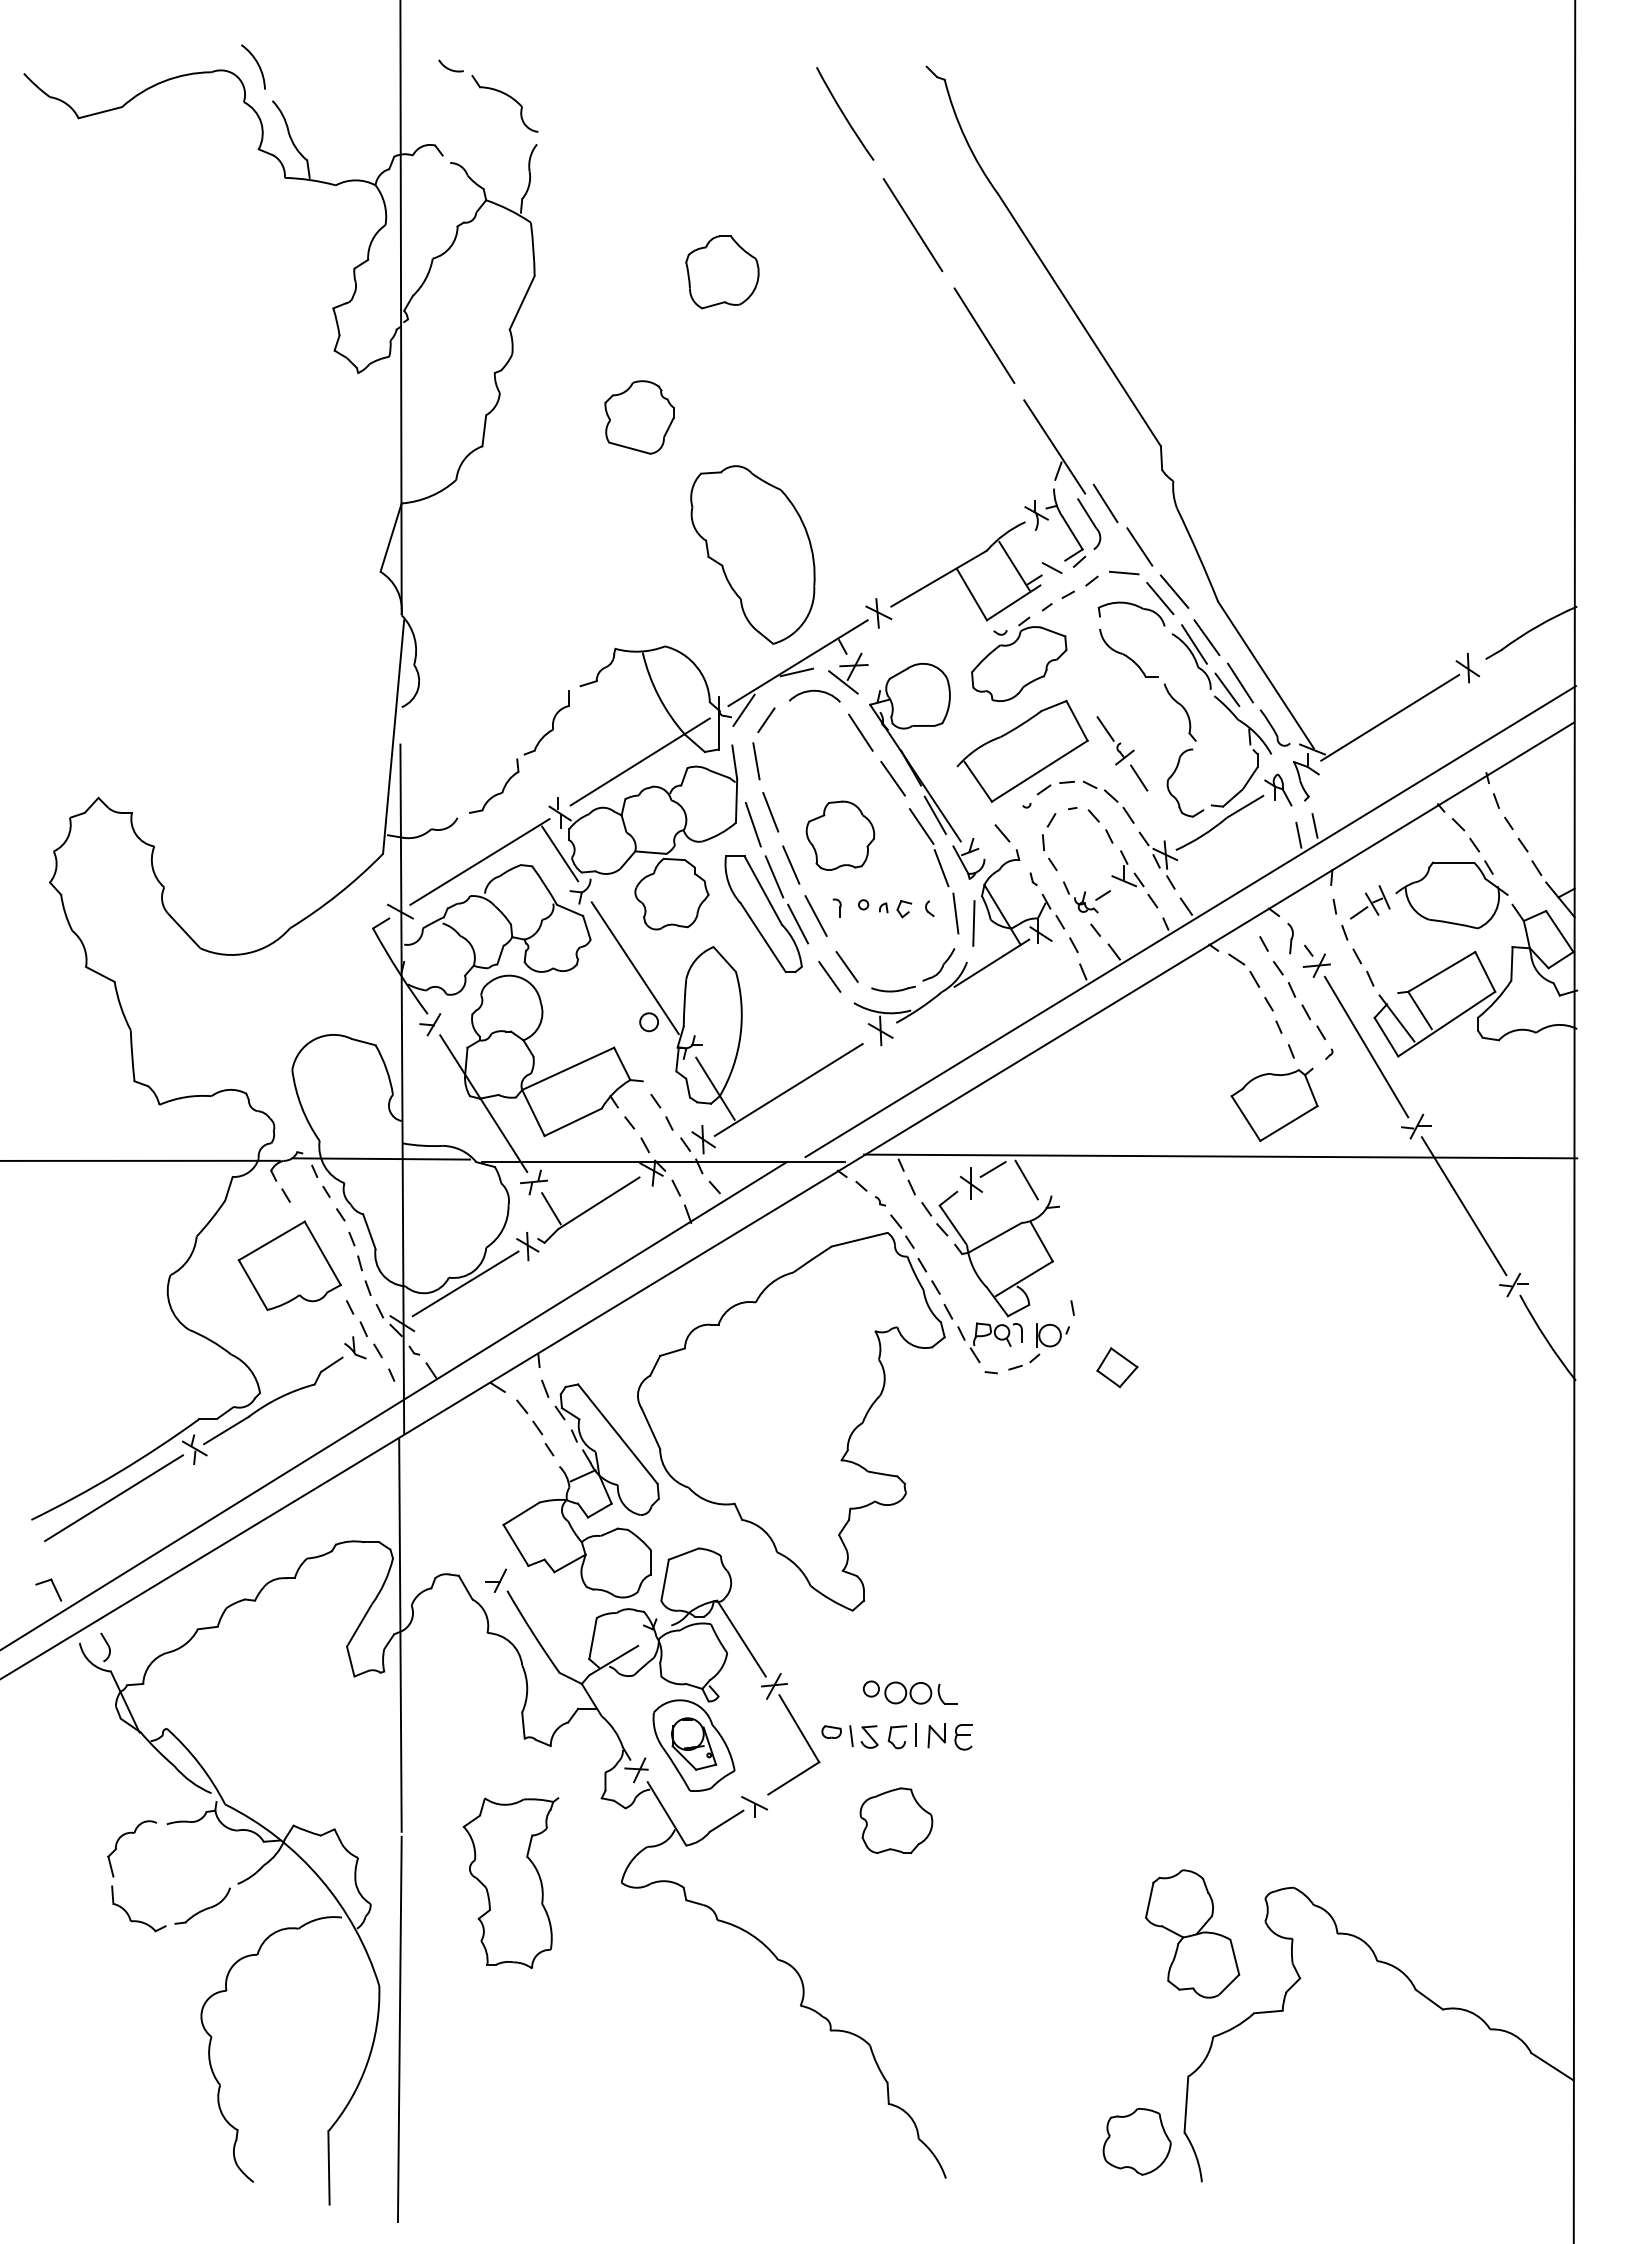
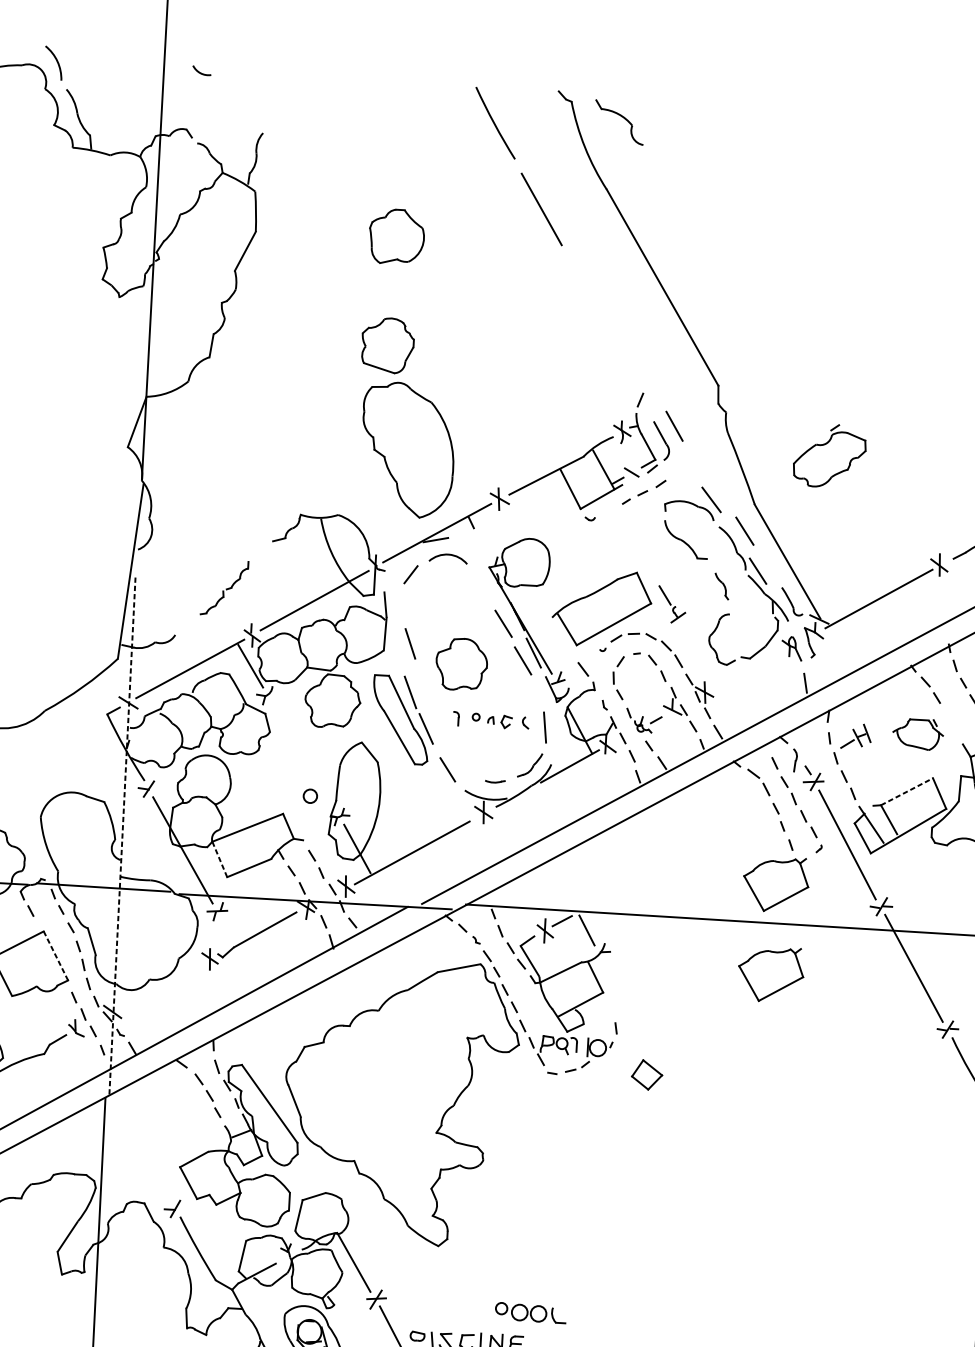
part: (507, 96) -> (621, 117), moved
line: (984, 335) -> (590, 295), removed
part: (639, 417) -> (387, 345), moved
line: (1054, 446) -> (638, 381), removed
line: (1139, 546) -> (698, 460), removed
line: (1123, 572) -> (685, 478), removed
line: (1174, 591) -> (722, 495), removed
line: (1194, 644) -> (735, 535), removed
part: (1019, 658) -> (830, 455), moved
part: (848, 673) -> (474, 543), removed
line: (1240, 682) -> (768, 566), removed
line: (743, 709) -> (394, 565), removed
part: (1180, 712) -> (721, 586), size x0.6
line: (860, 732) -> (481, 587), removed
part: (519, 751) -> (224, 587), size x0.6
line: (756, 761) -> (401, 605), removed
line: (1139, 777) -> (688, 633), removed
part: (1219, 822) -> (746, 670), removed
line: (752, 824) -> (396, 652), removed
line: (1314, 825) -> (817, 676), removed
line: (791, 864) -> (423, 683), removed
line: (941, 868) -> (536, 693), removed
part: (1451, 894) -> (917, 734), size x0.6
line: (815, 915) -> (439, 723), removed
line: (973, 923) -> (557, 735), removed
line: (846, 966) -> (460, 762), removed
line: (634, 968) -> (301, 755), removed
line: (1441, 971) -> (906, 791), solid -> dashed
part: (893, 988) -> (495, 781), size x0.6
line: (402, 1089) -> (122, 836), solid -> dashed
line: (533, 1112) -> (219, 859), solid -> dashed
line: (551, 1208) -> (229, 931), removed
part: (1274, 1224) -> (770, 974), added
line: (322, 1252) -> (55, 955), solid -> dashed
line: (465, 1283) -> (161, 984), removed
part: (909, 1692) -> (530, 1312), moved

